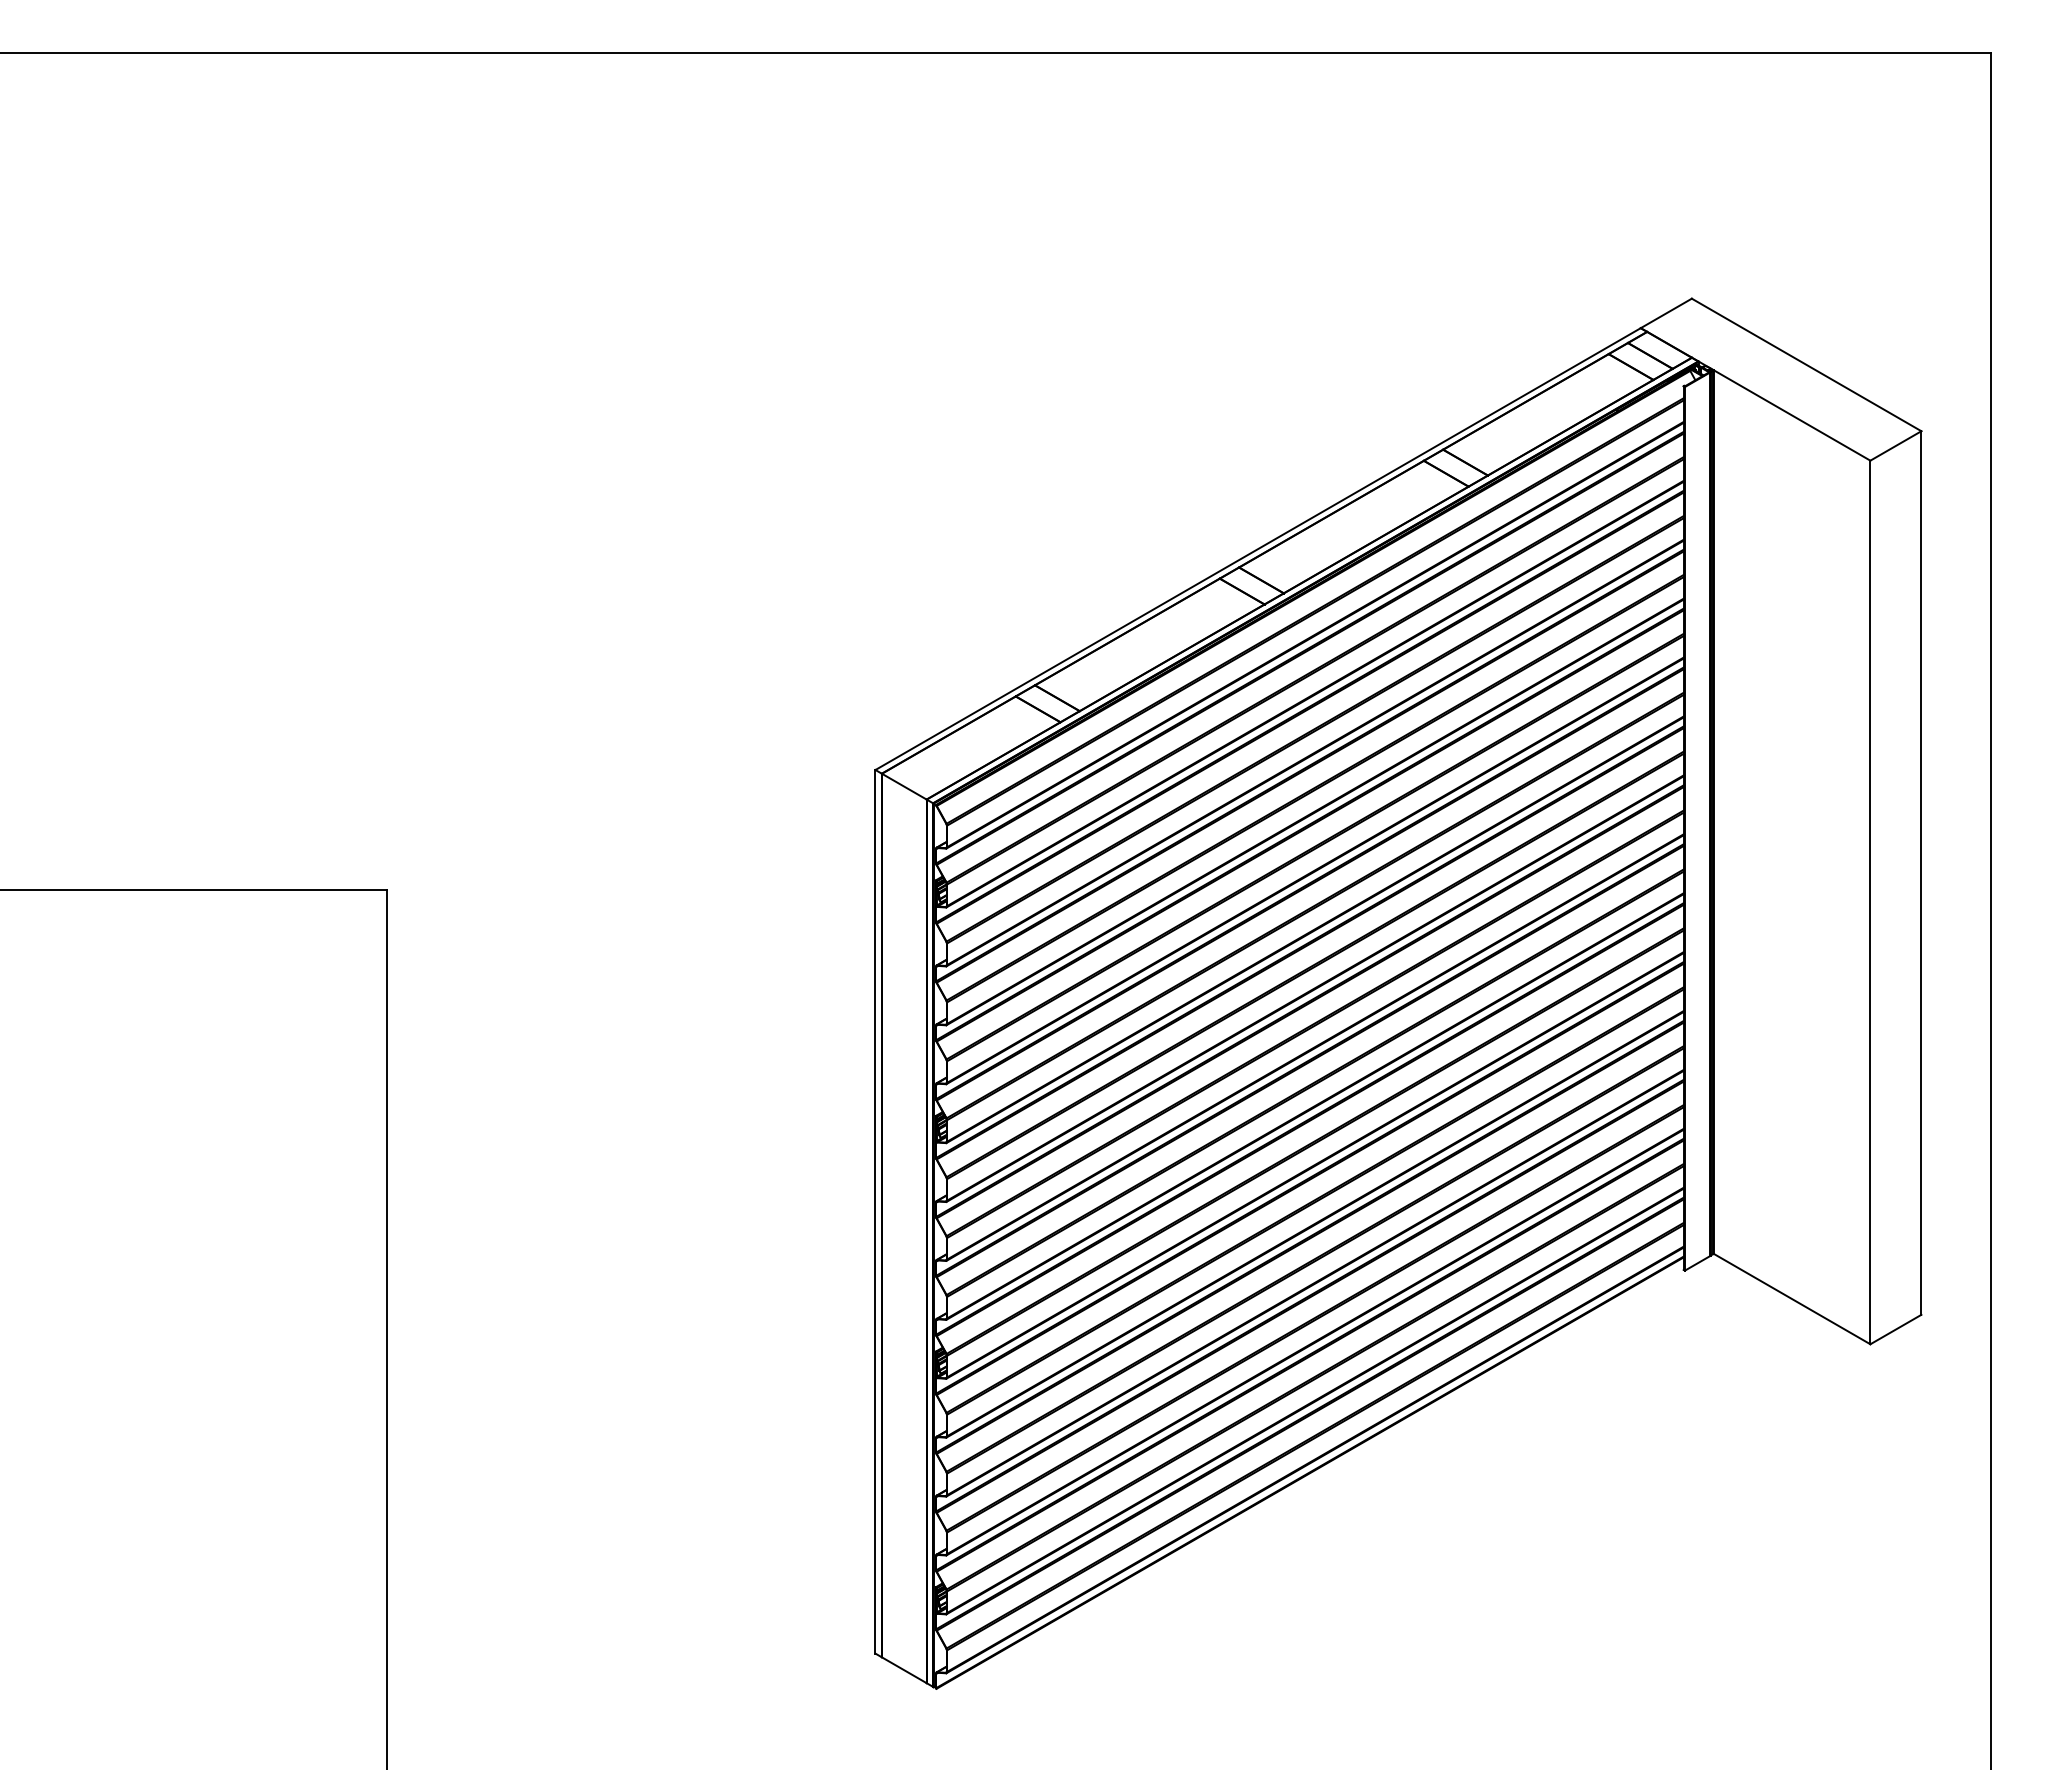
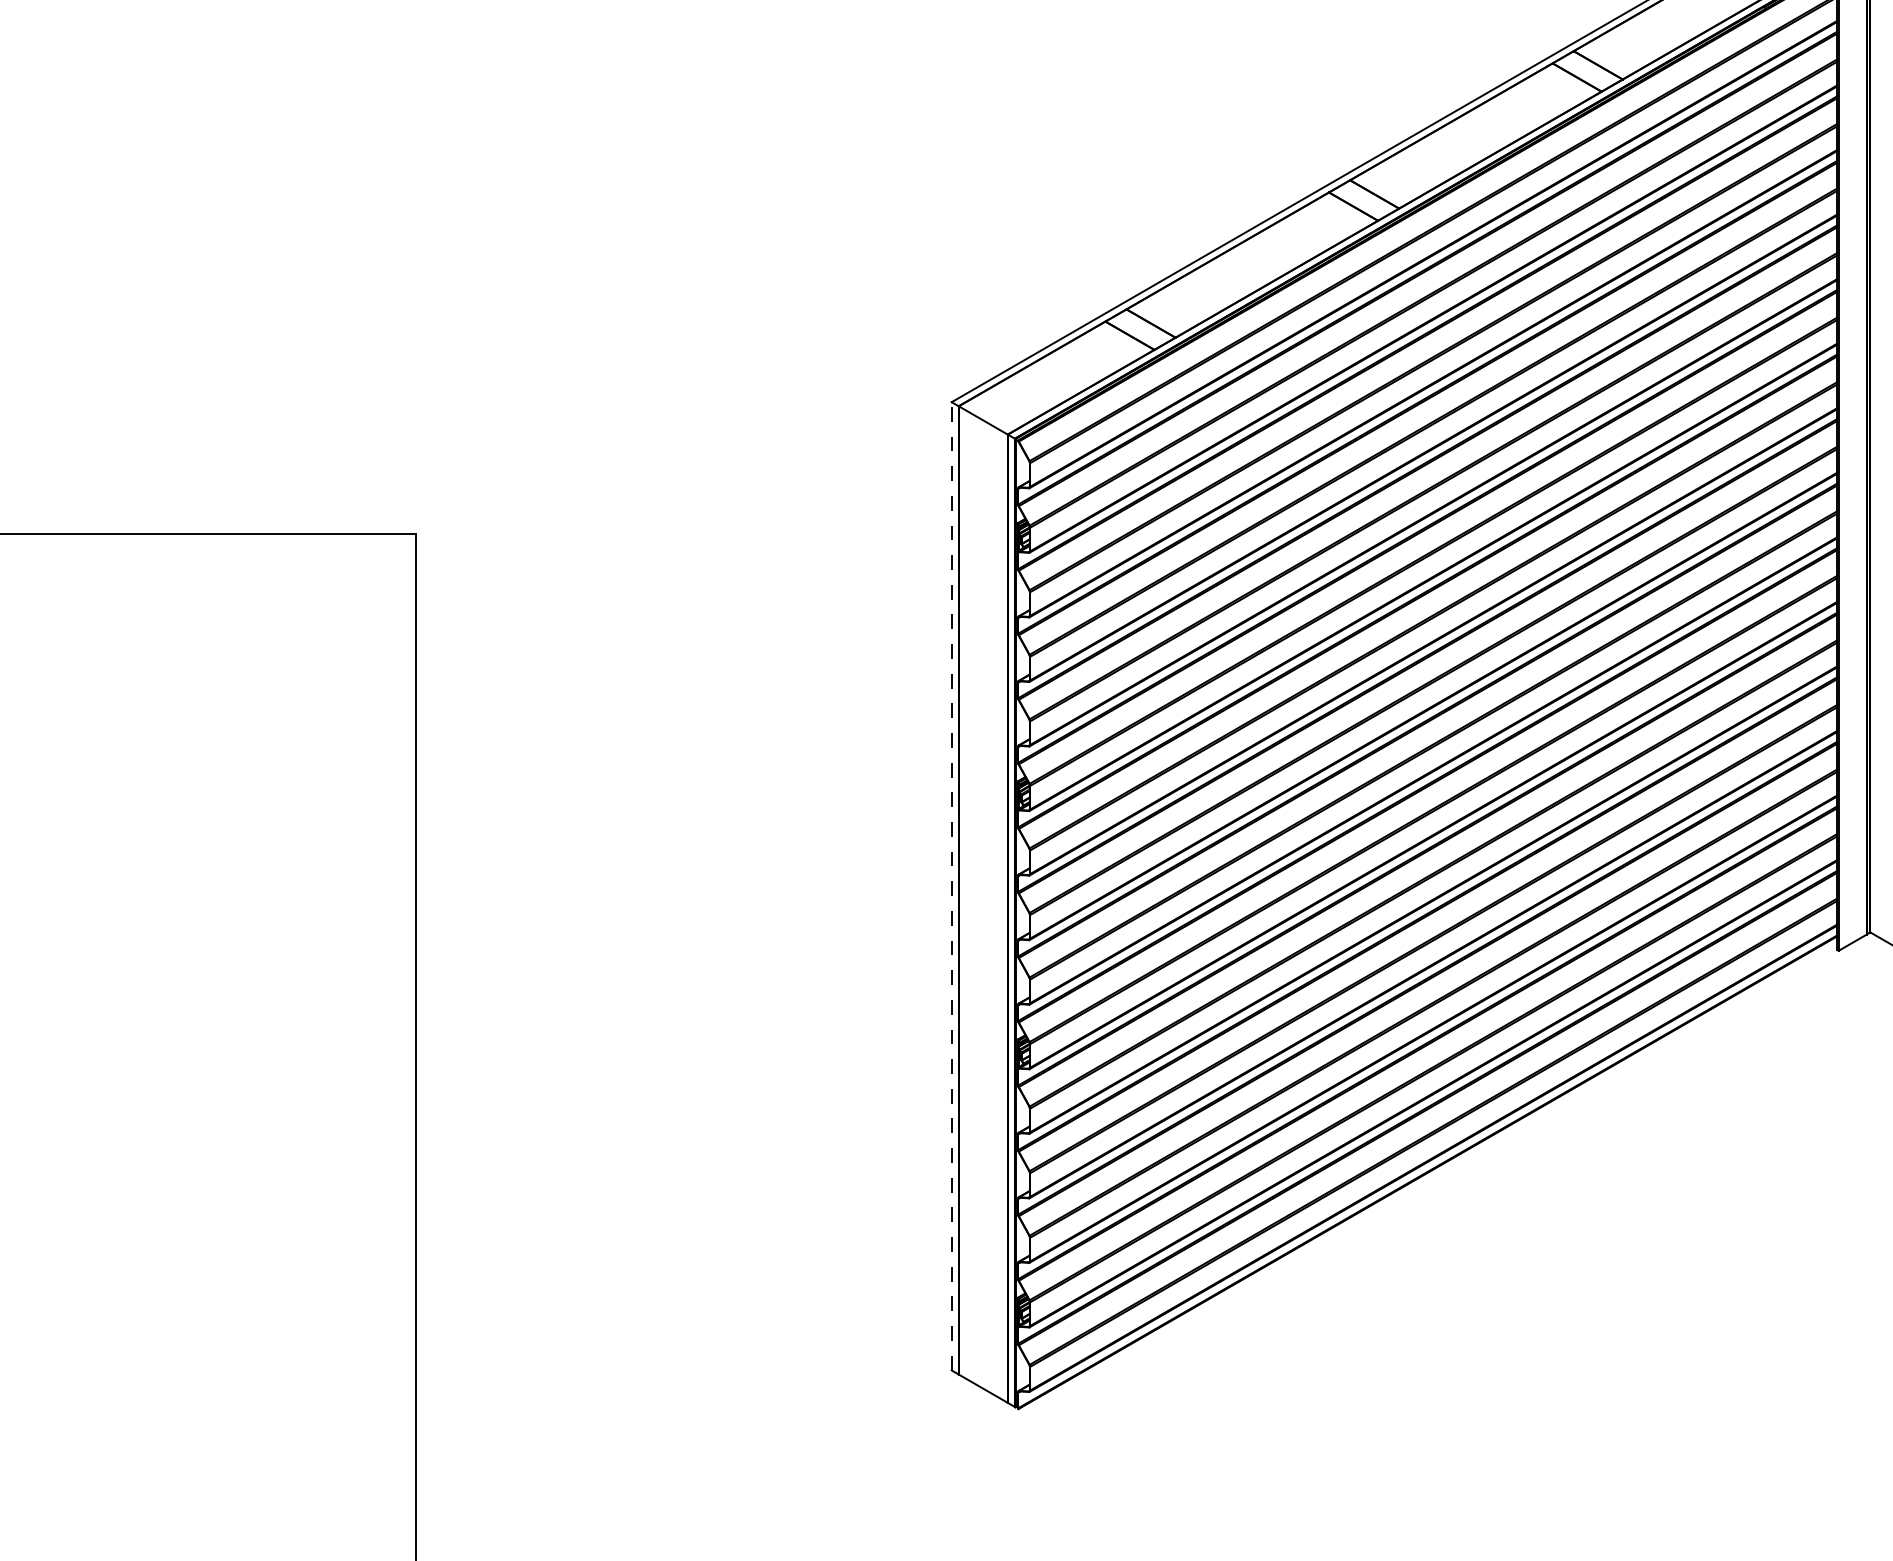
line: (875, 1211) -> (951, 885), solid -> dashed

